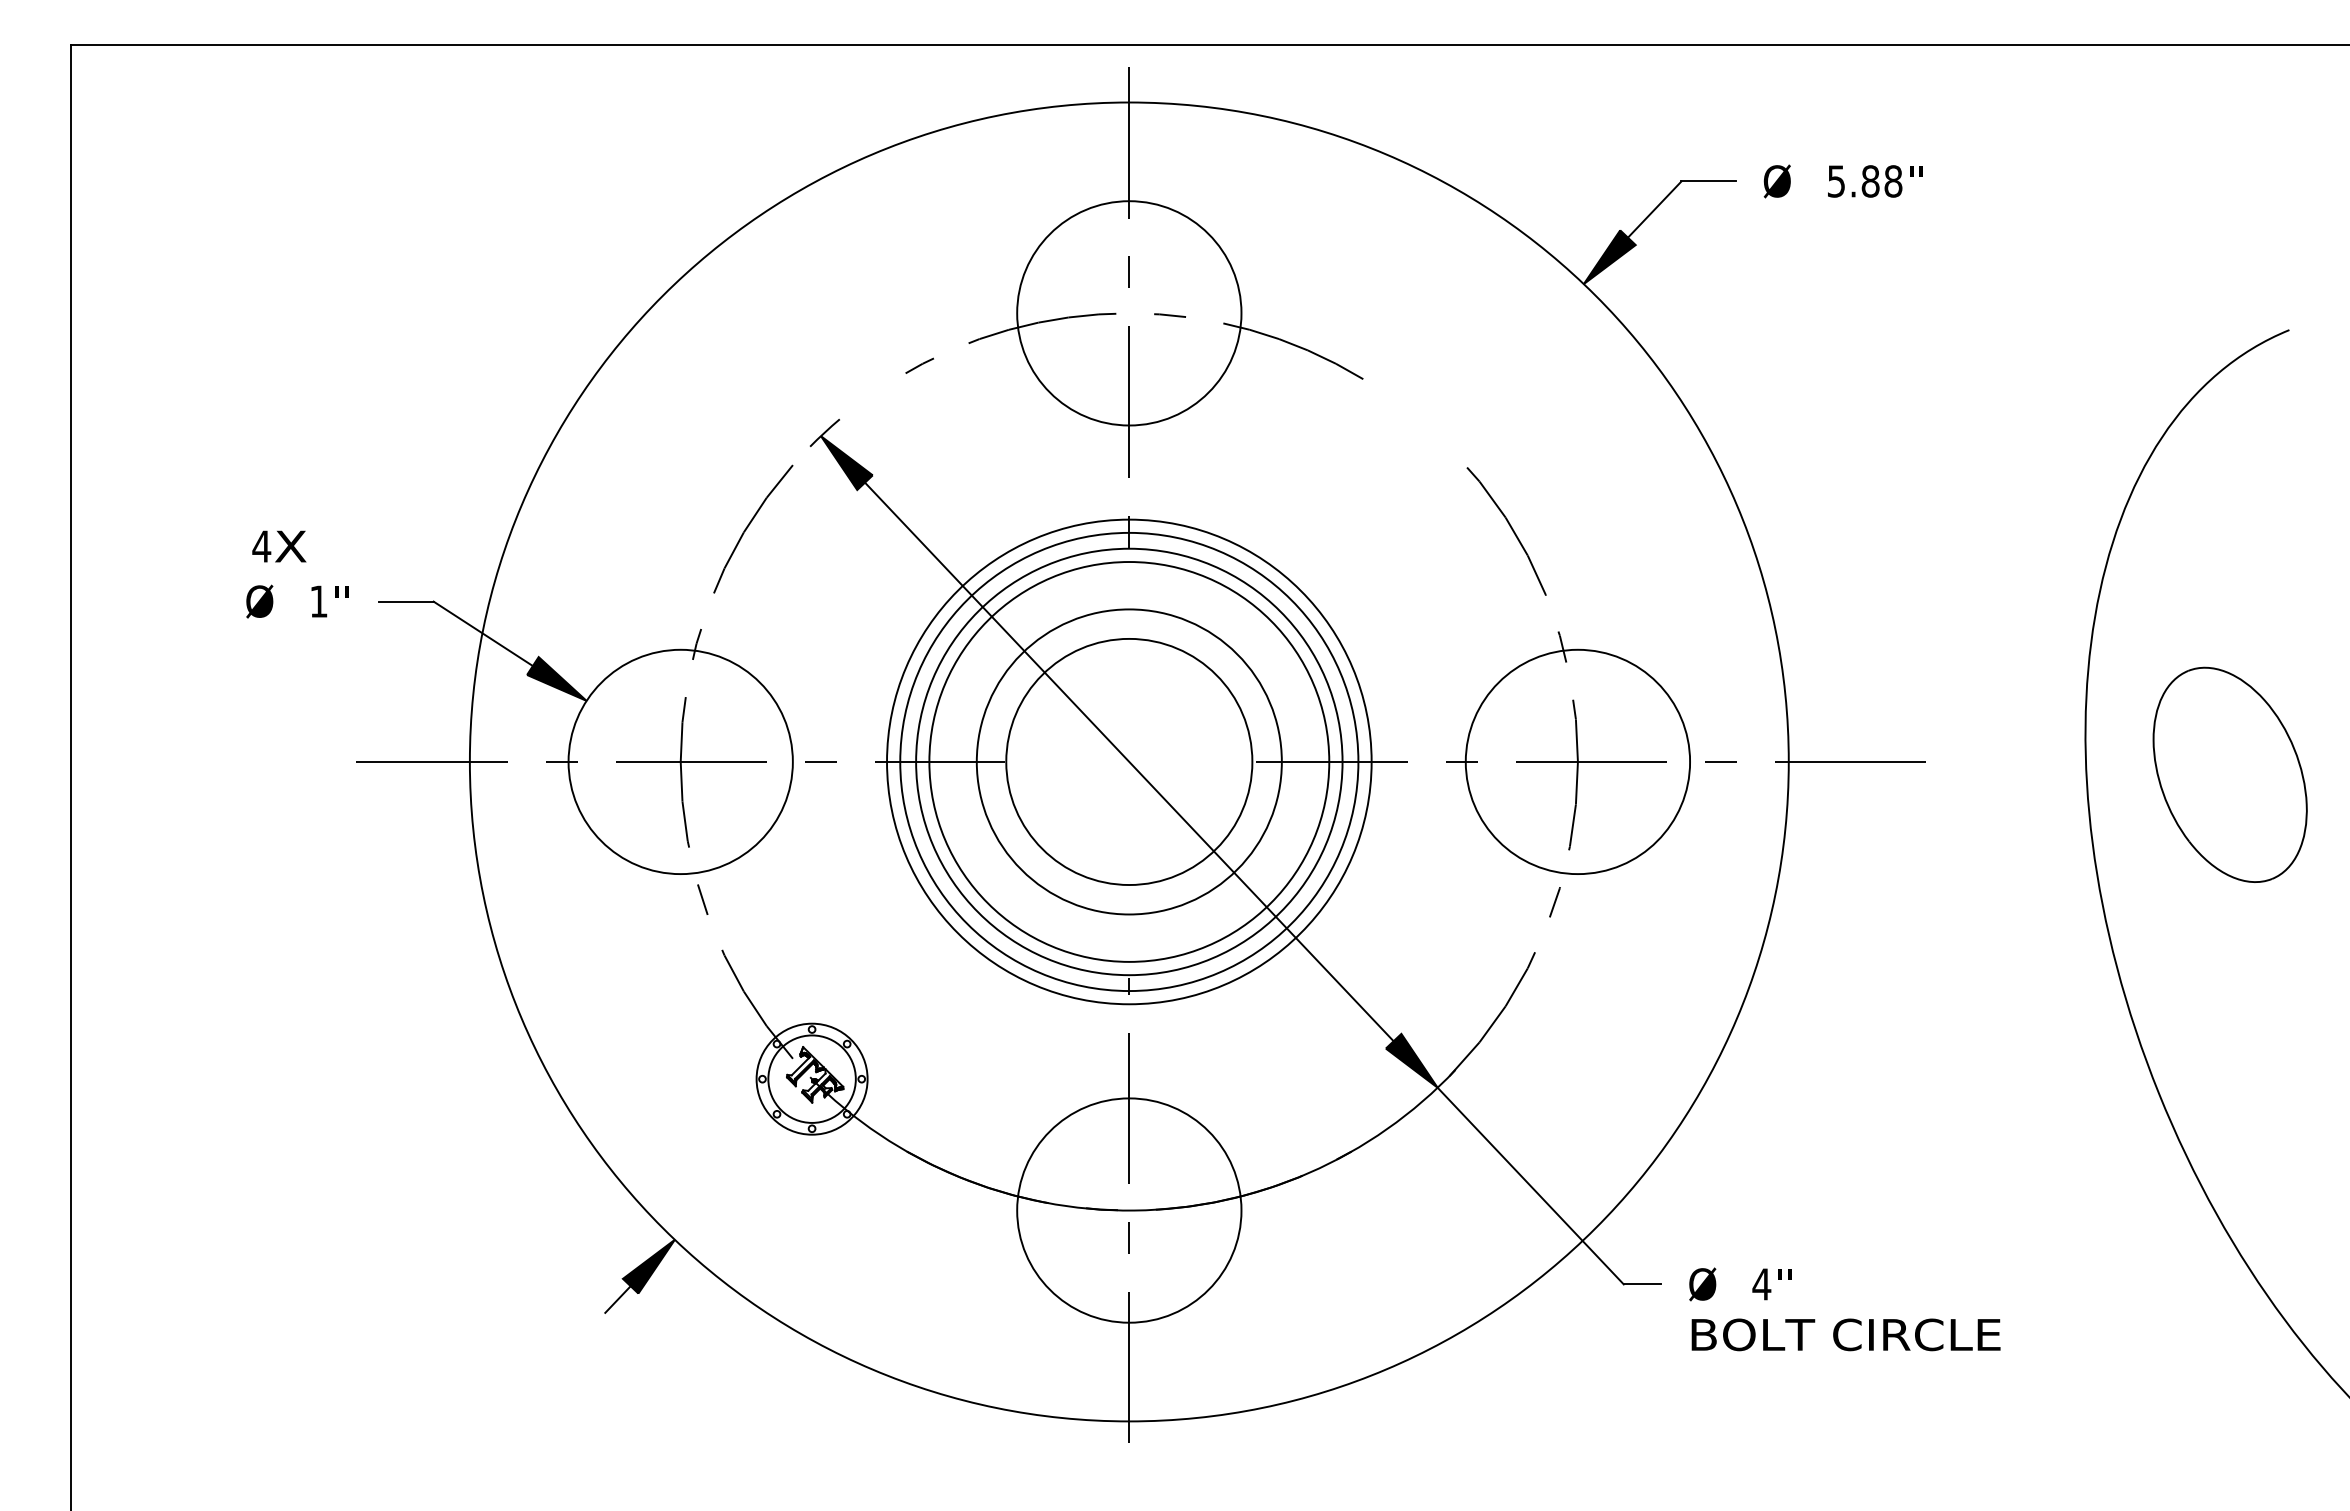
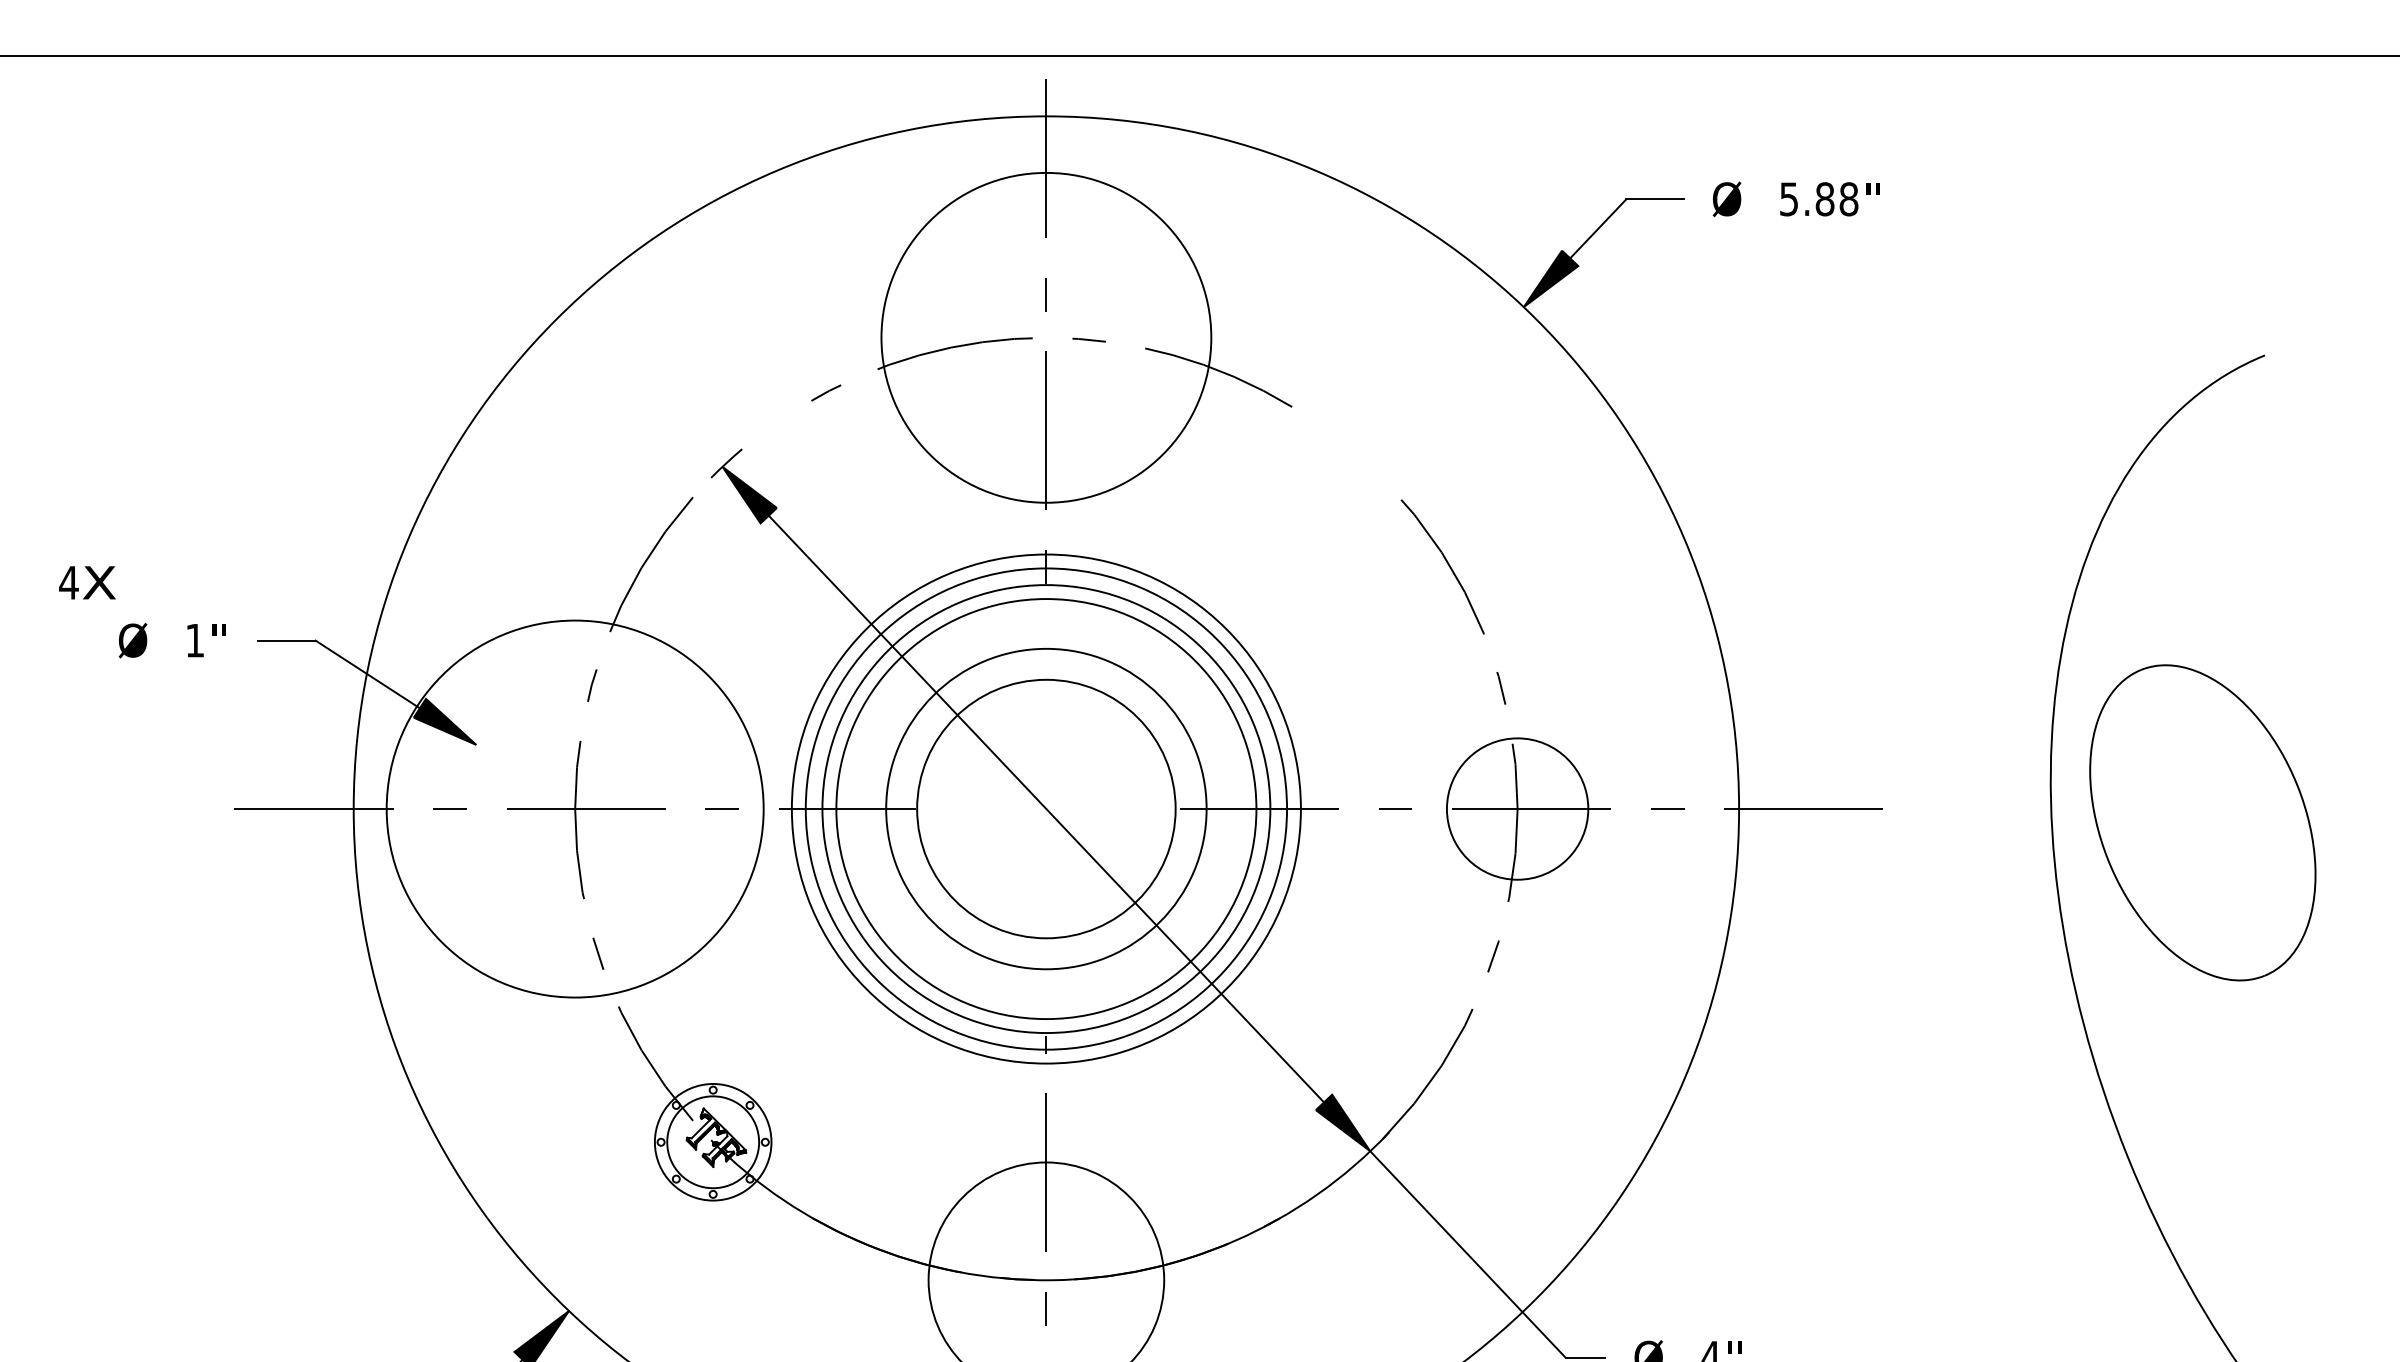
circle: (1129, 313) -> (1046, 338), size x1.4
text: (279, 546) -> (87, 582), moved
circle: (680, 761) -> (574, 808), size x1.6
circle: (1577, 761) -> (1517, 808), size x0.6
part: (2229, 774) -> (2202, 822), size x1.4

